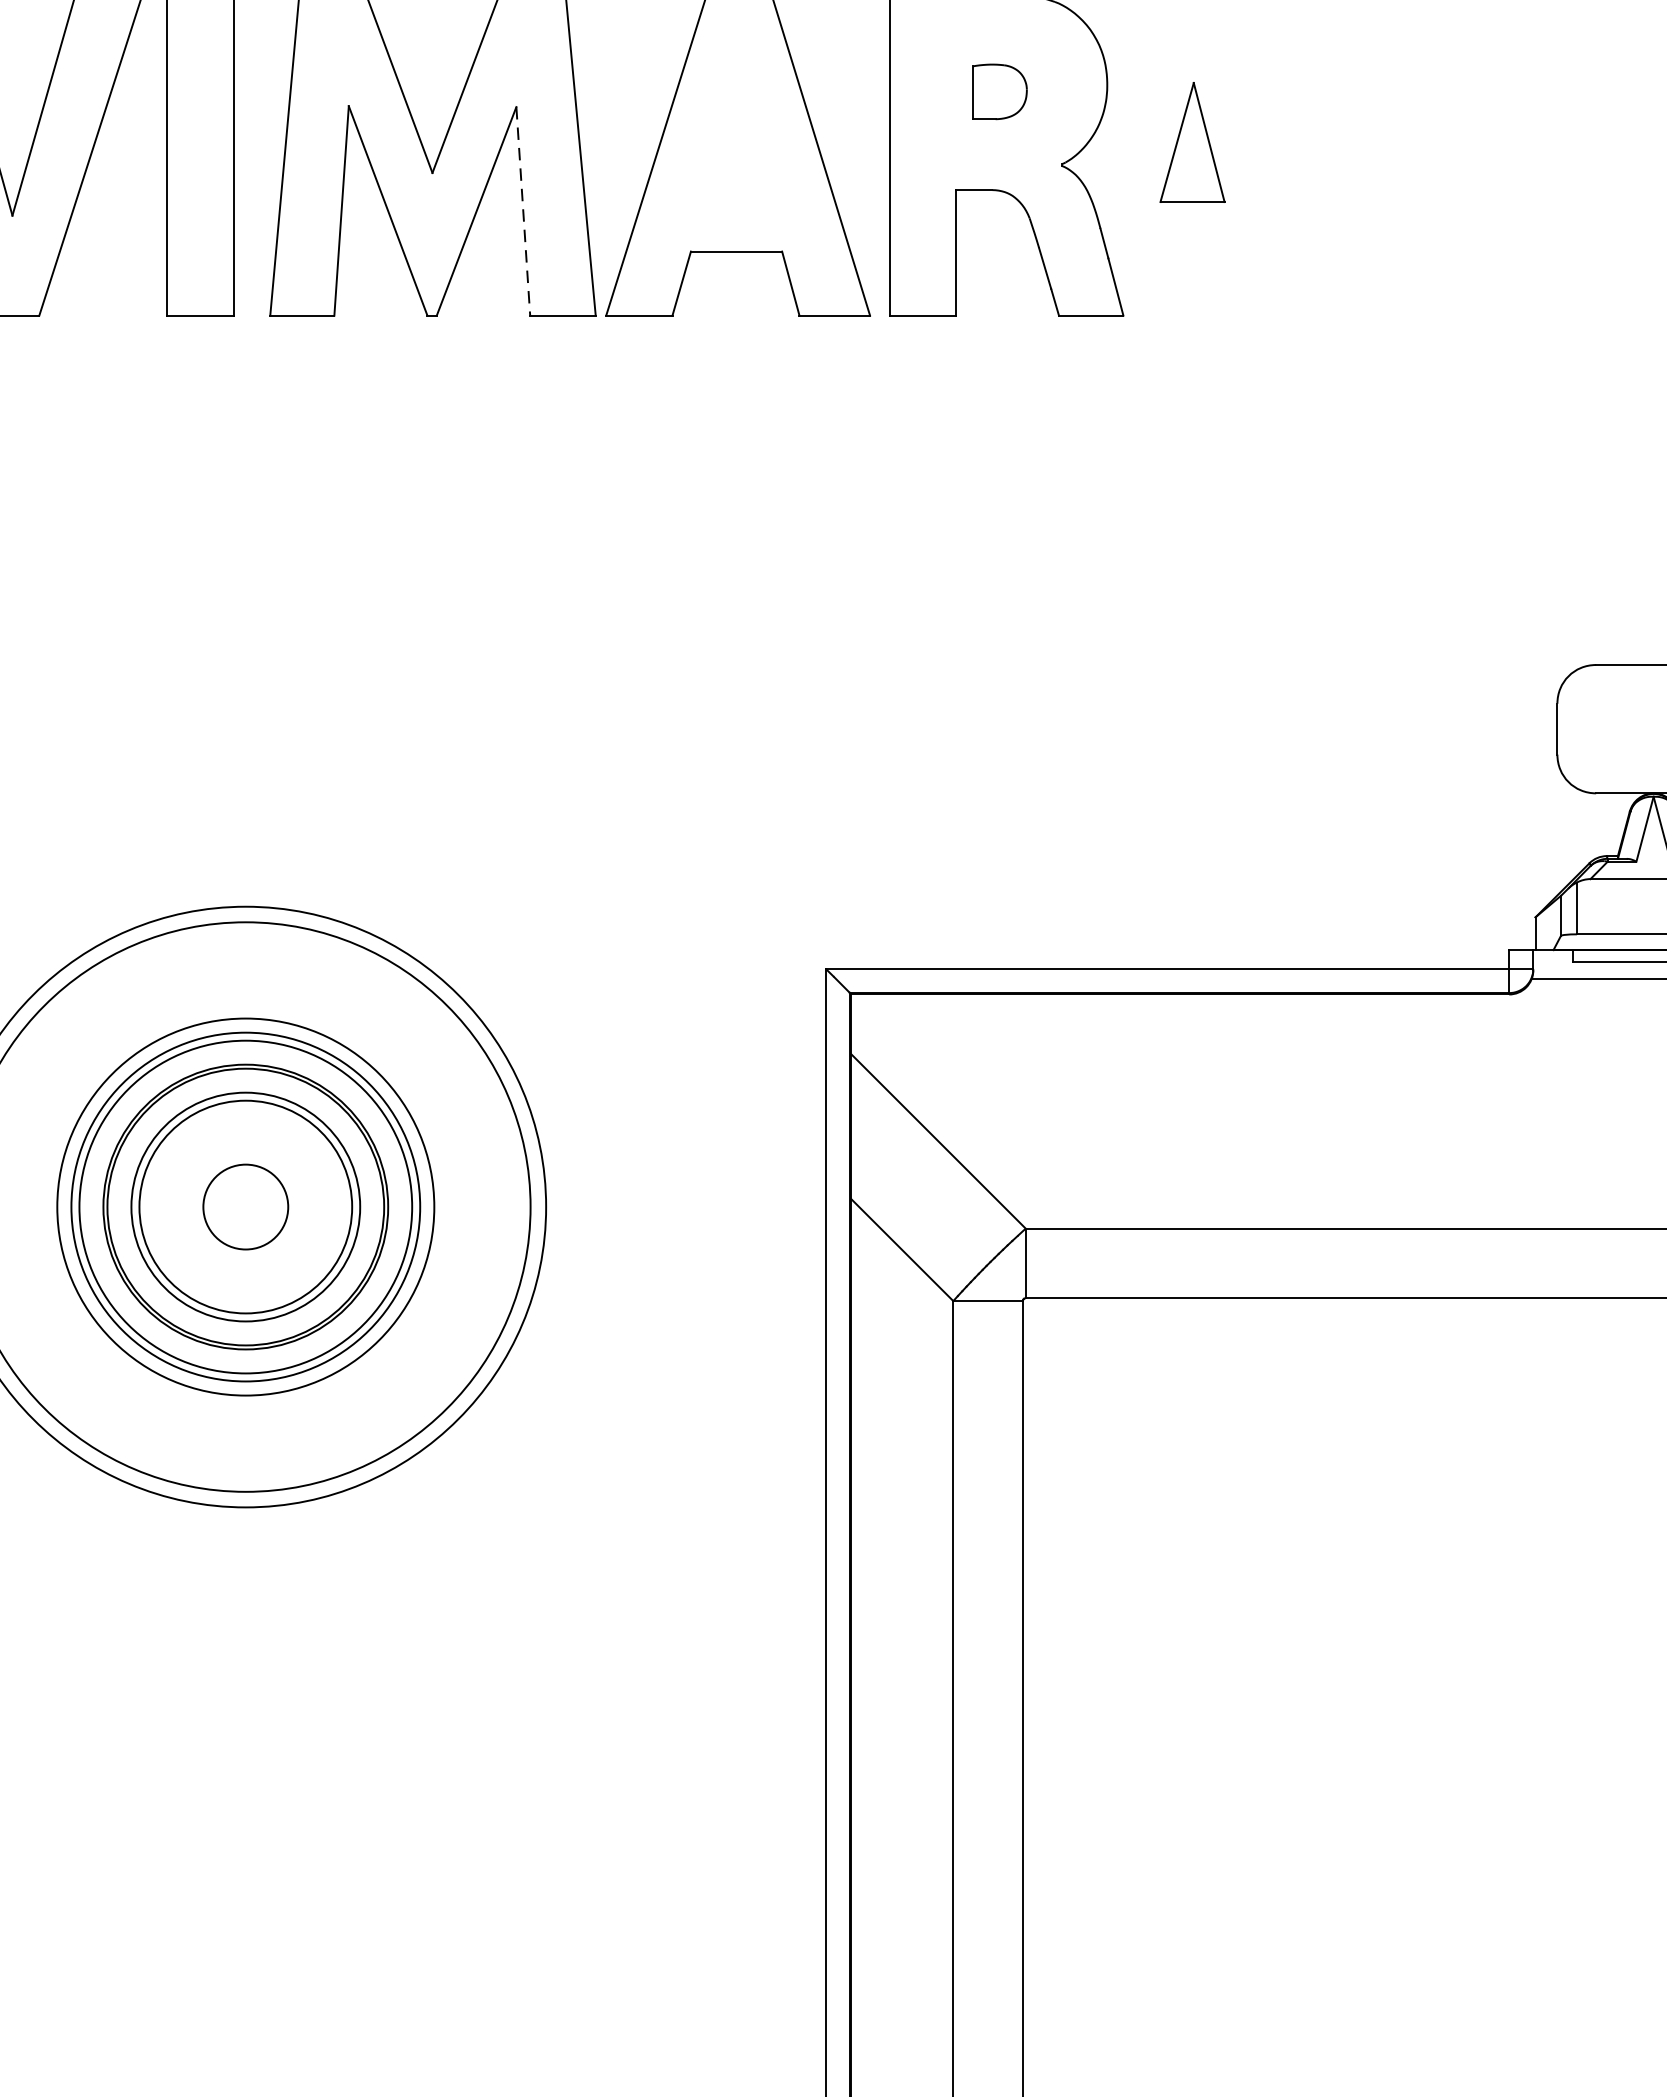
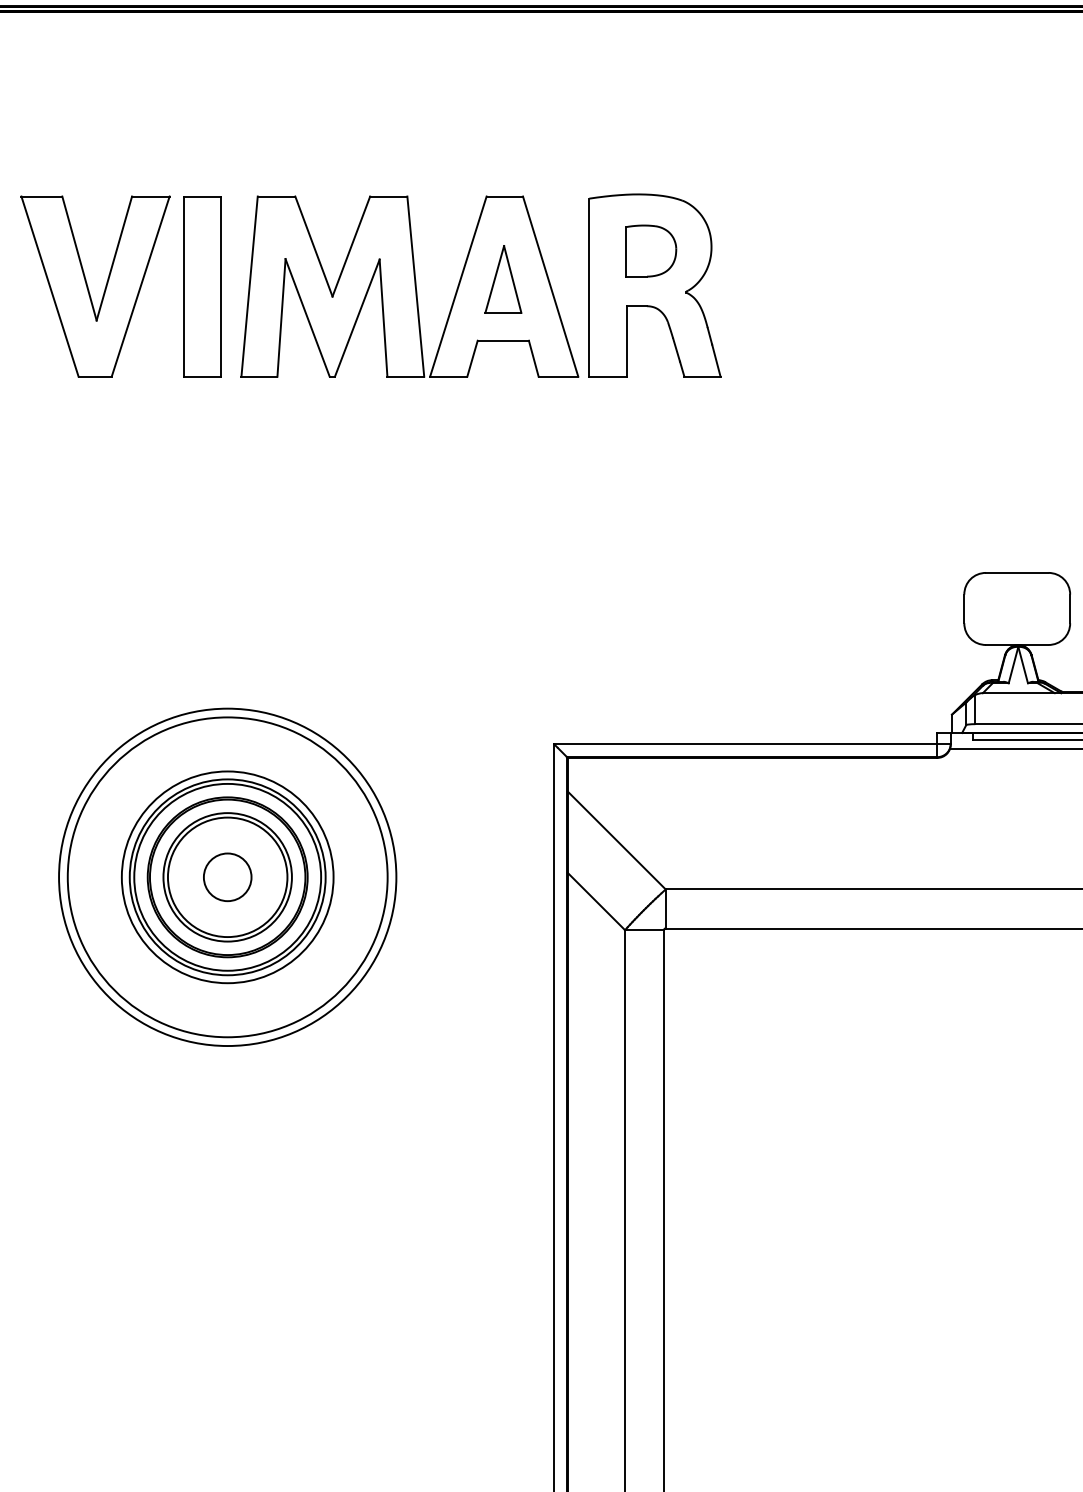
part: (1000, 90) -> (651, 250), size x1.67
part: (1192, 142) -> (503, 279), moved
line: (523, 211) -> (383, 318), dashed -> solid

